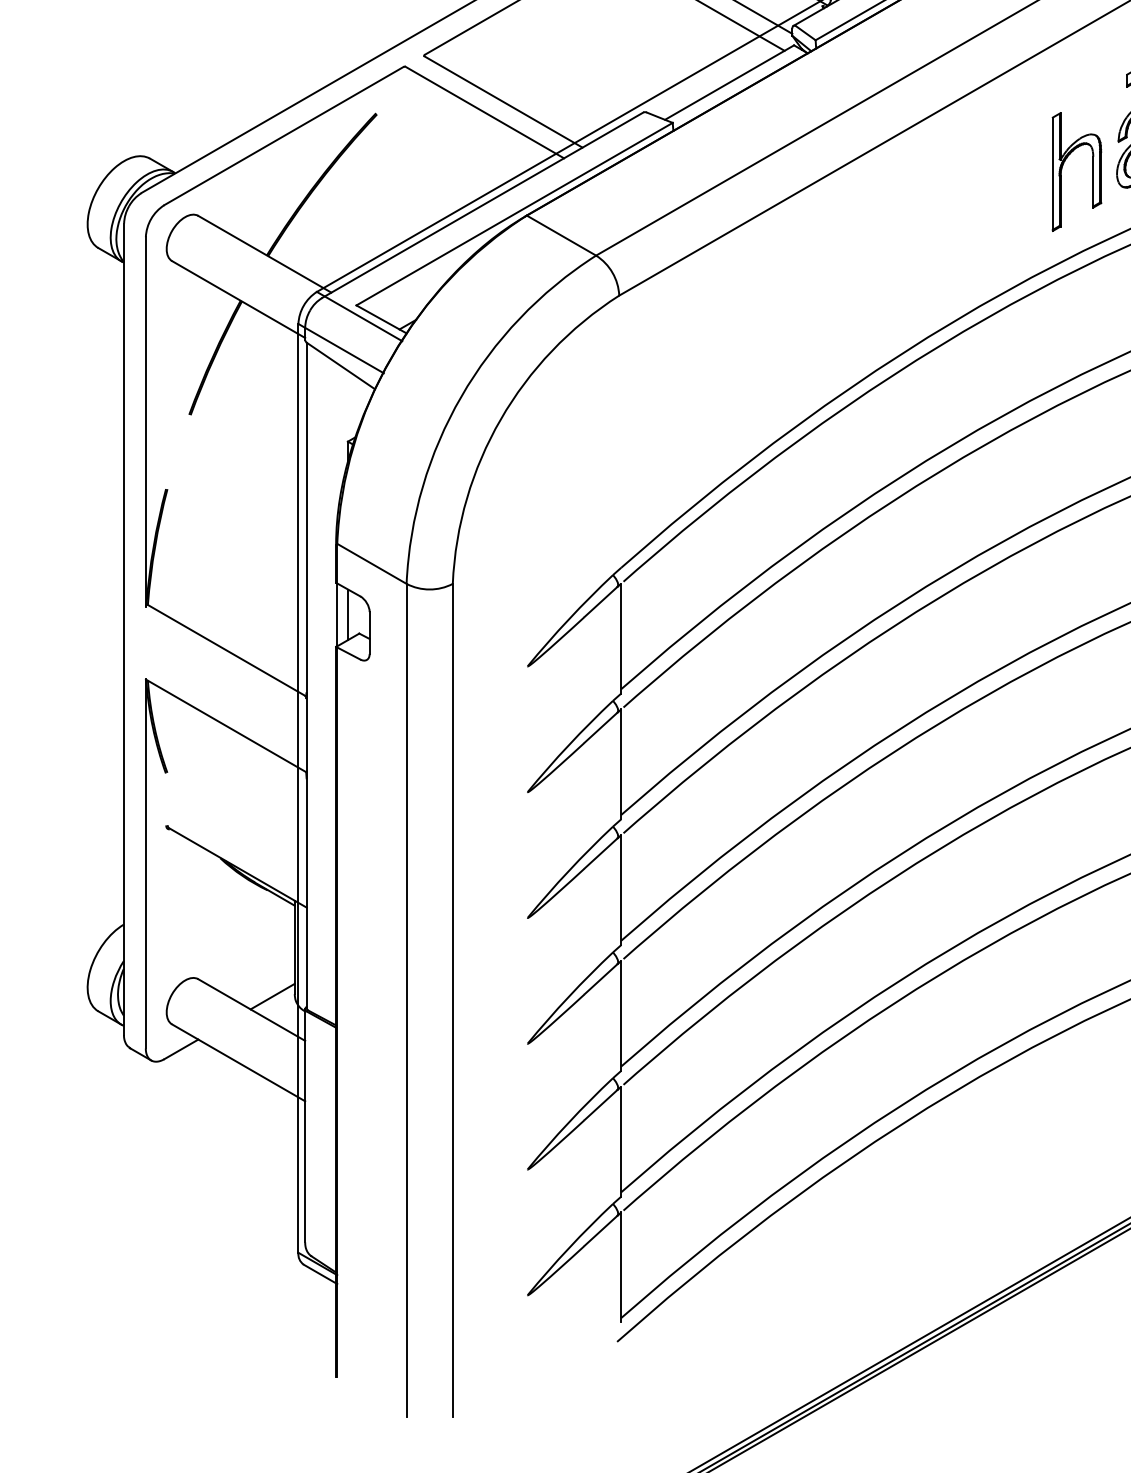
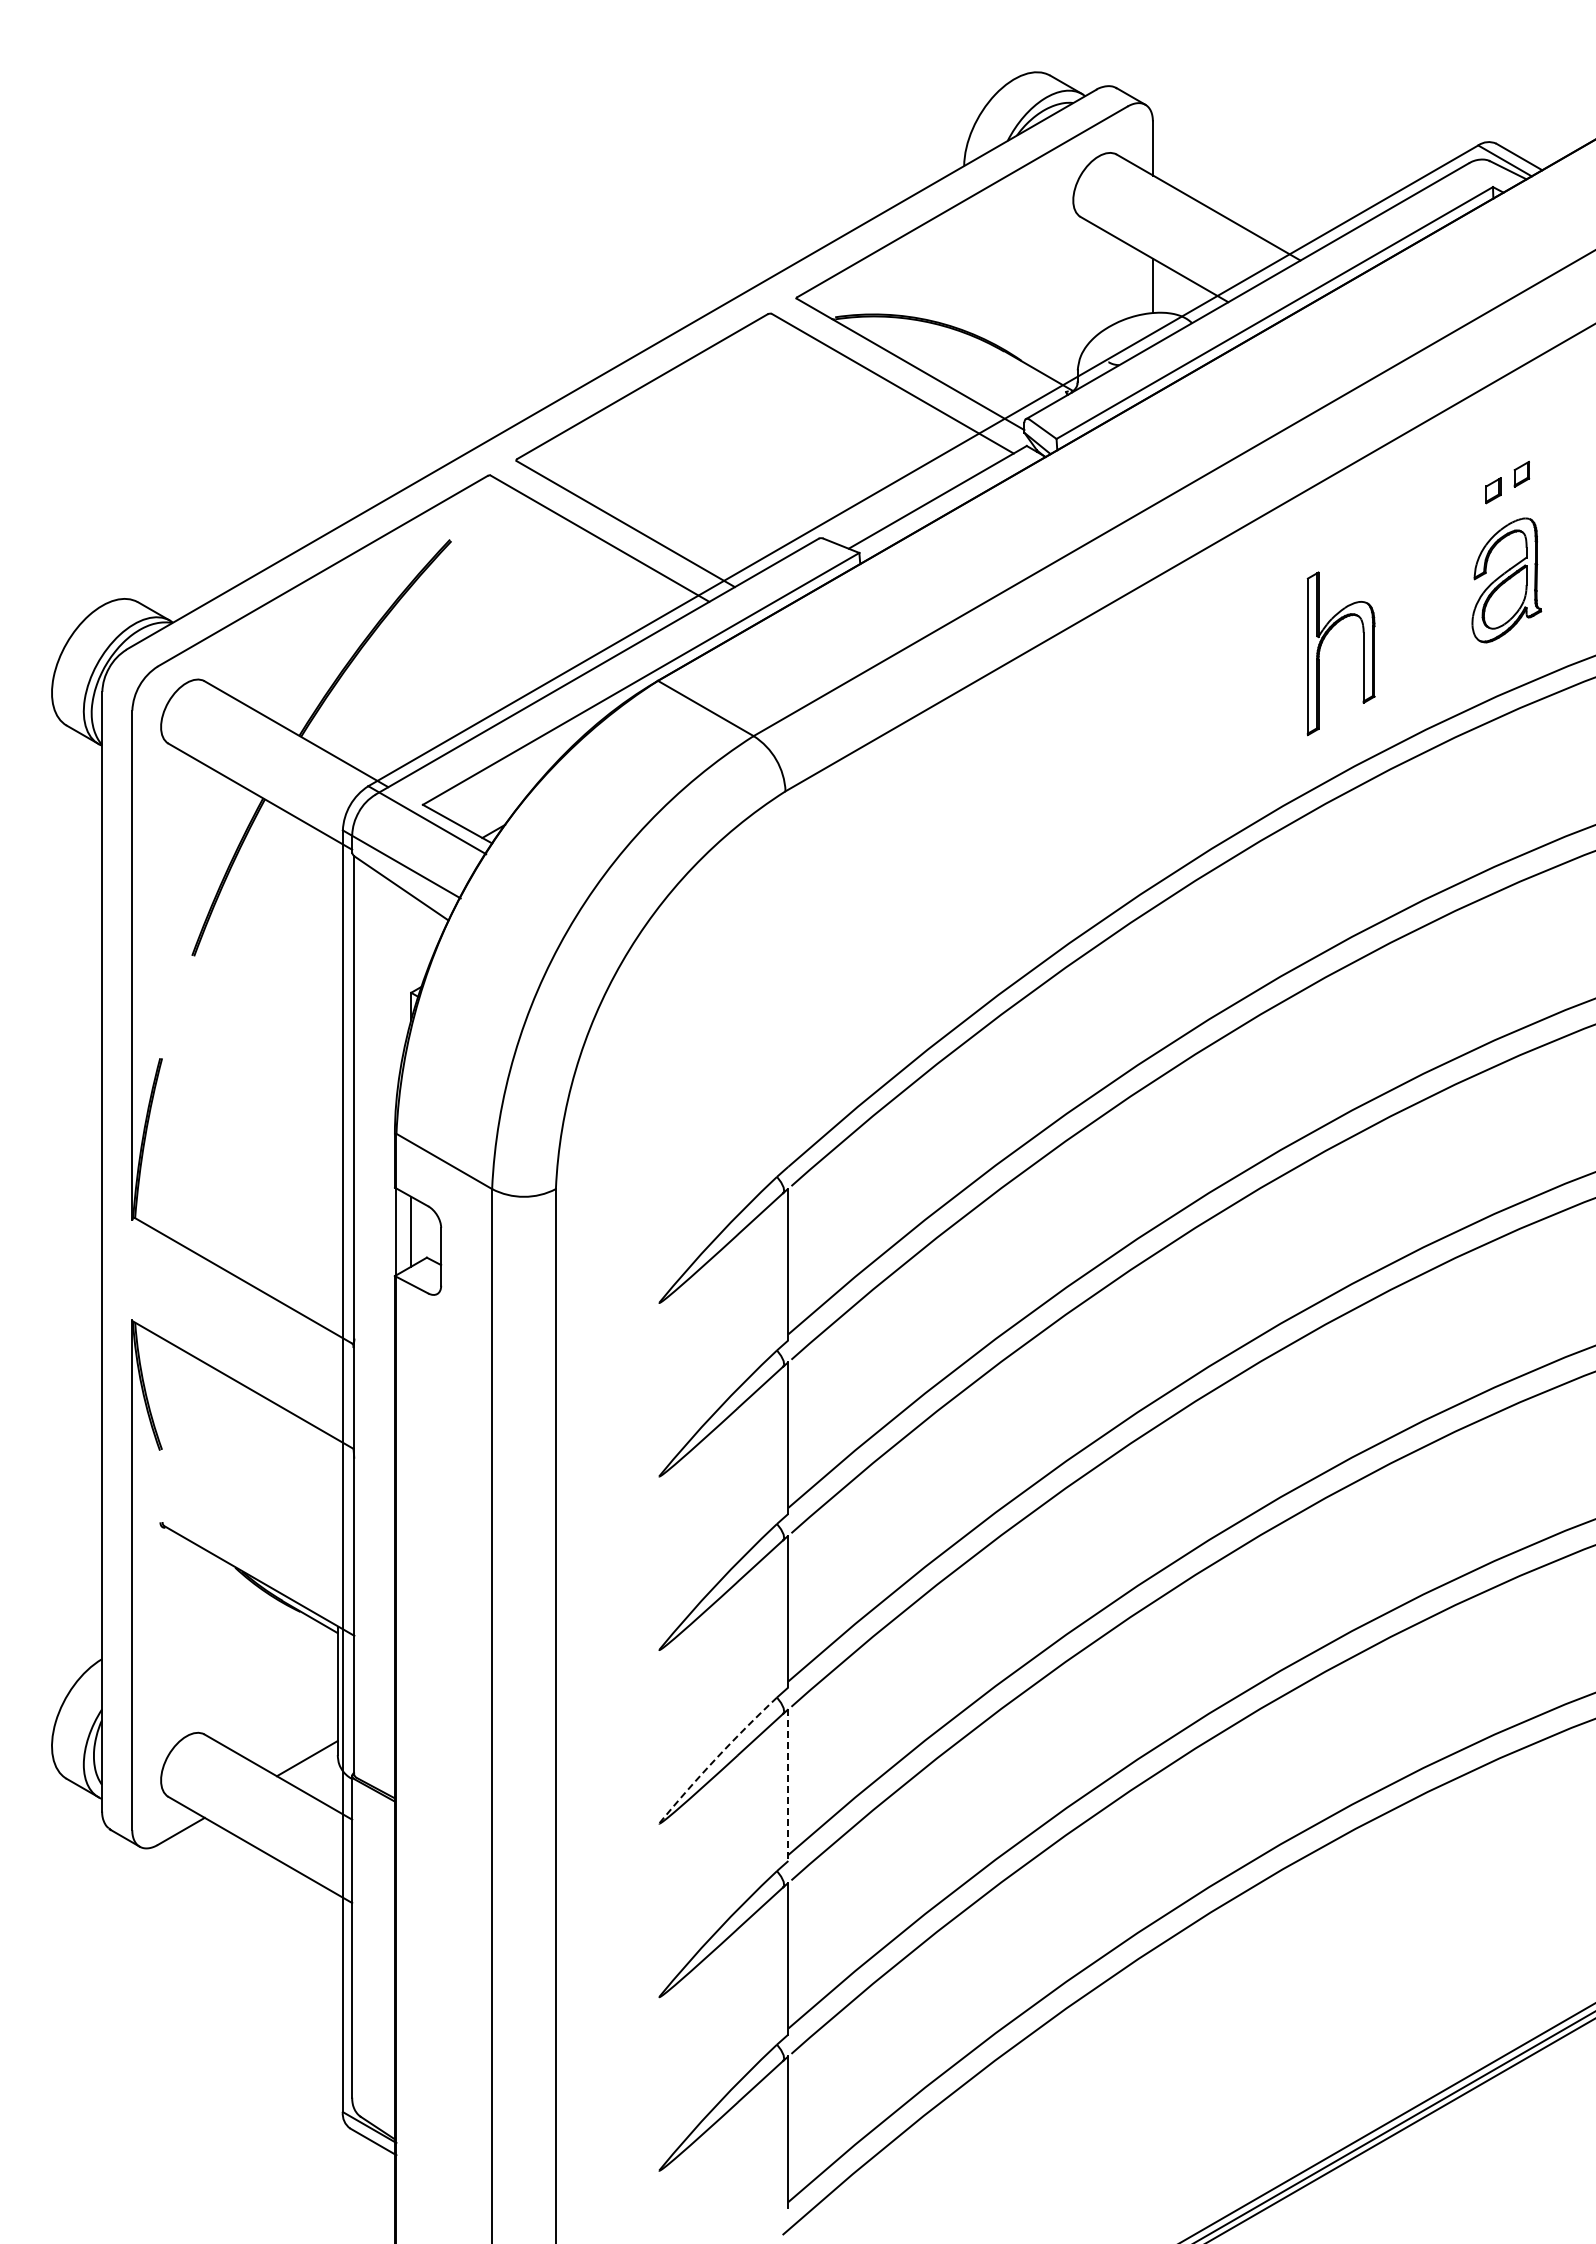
part: (1061, 170) -> (1320, 651), moved
arc: (569, 996) -> (716, 1758), solid -> dashed
line: (621, 1016) -> (788, 1785), solid -> dashed

